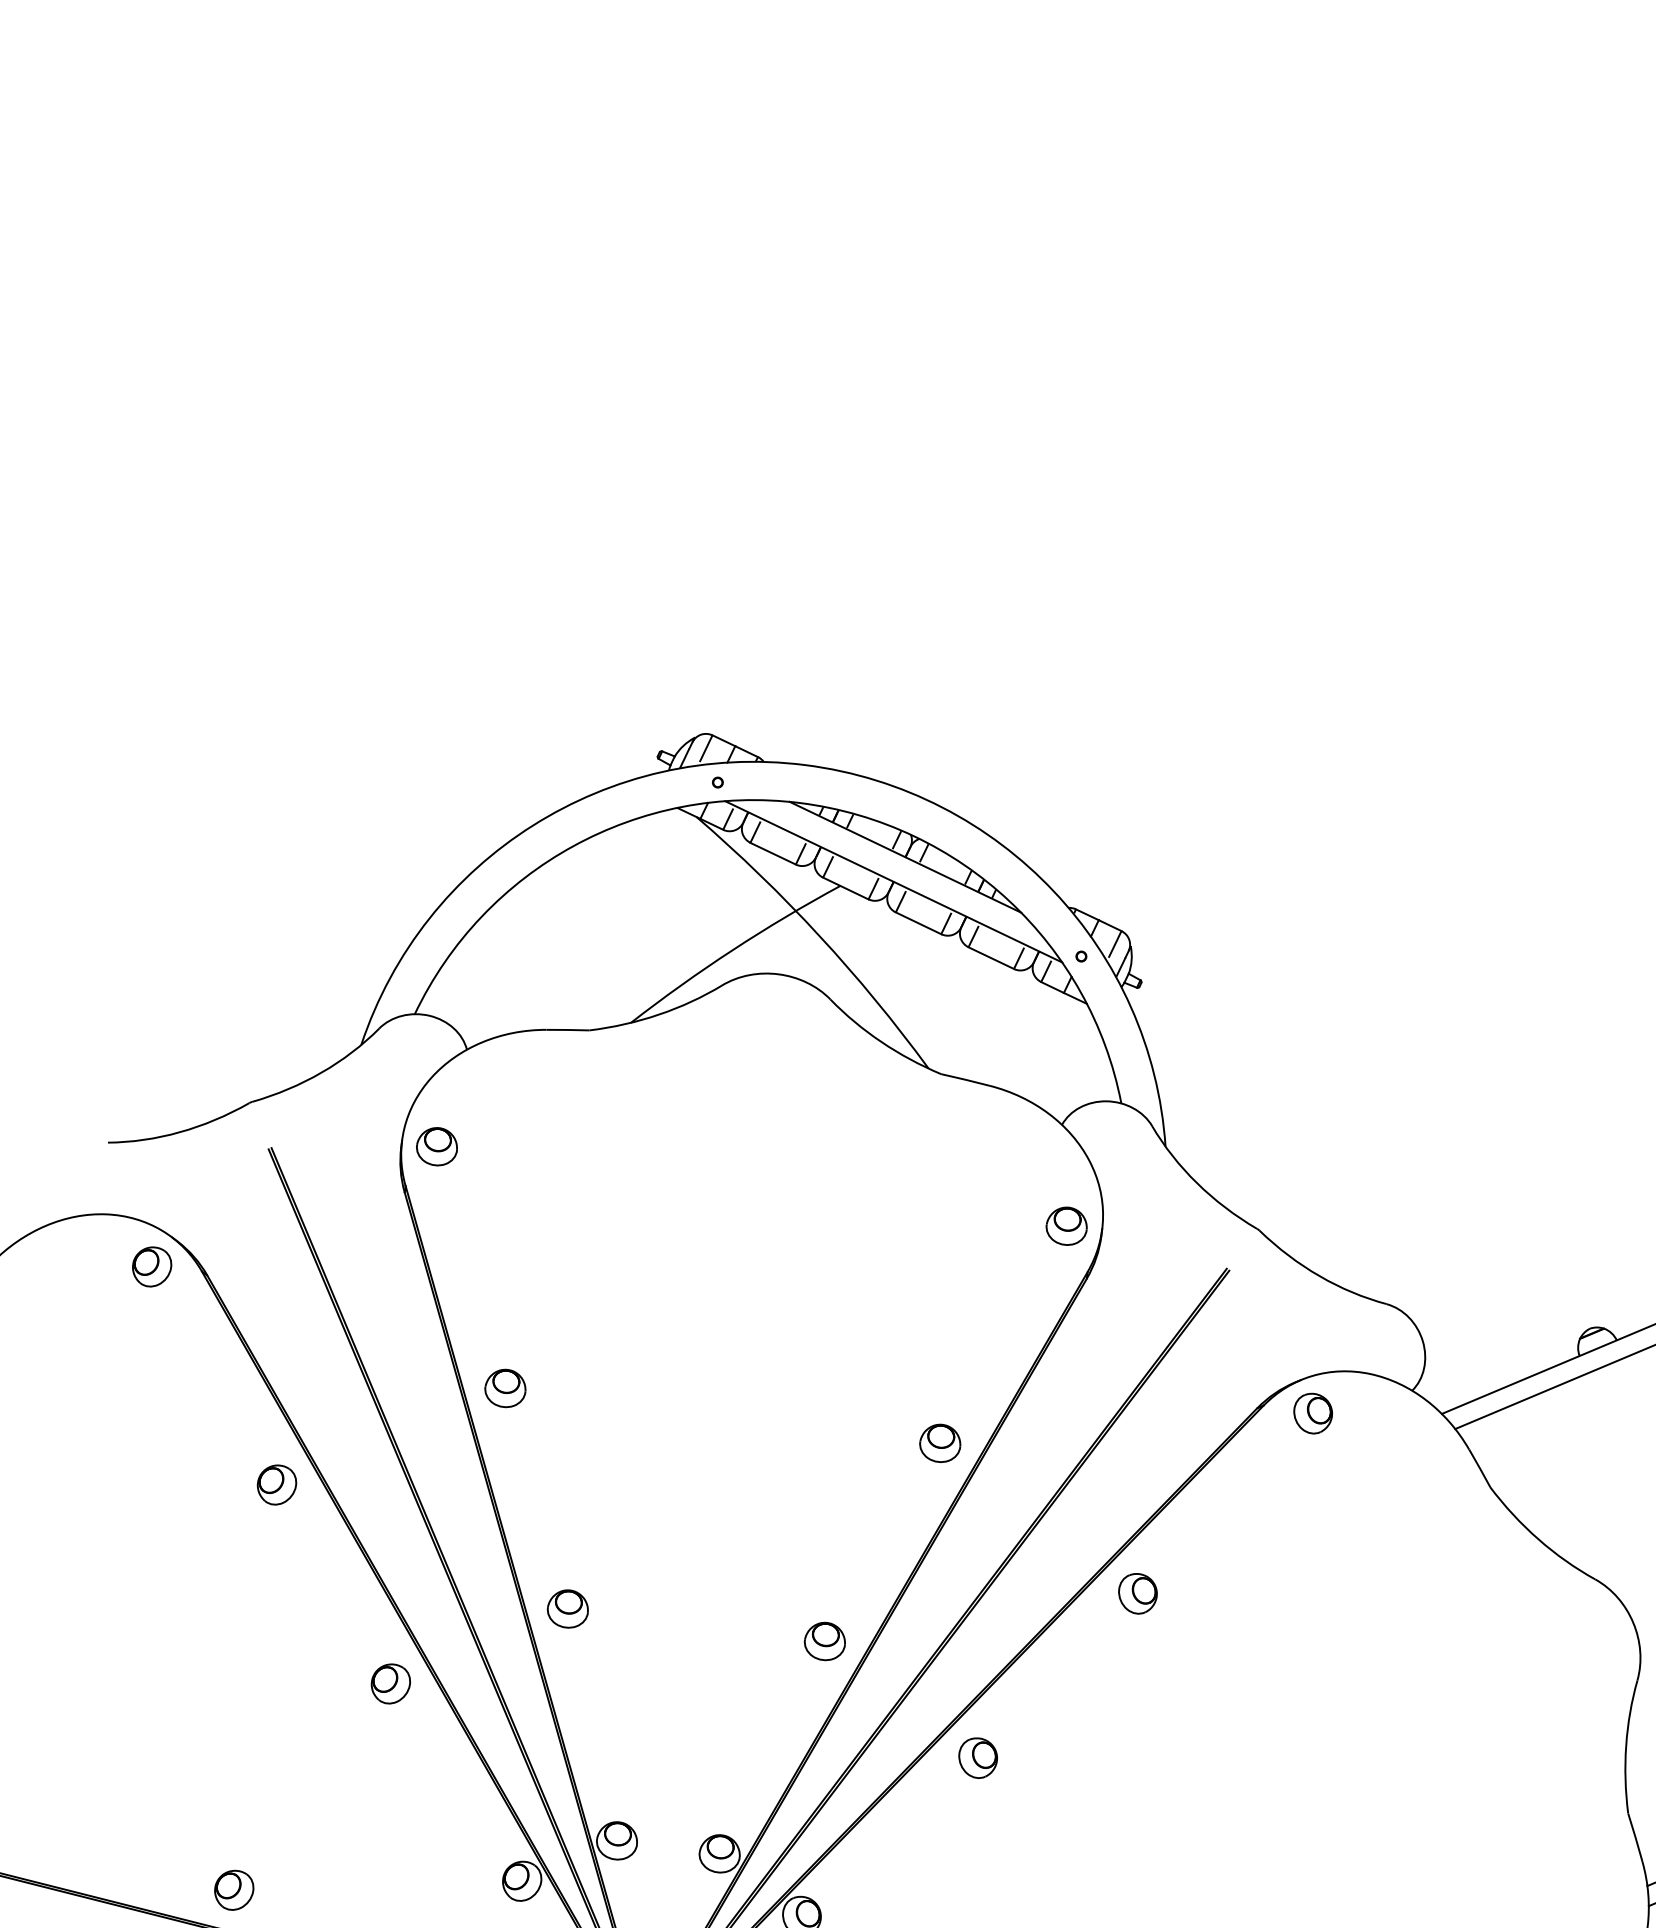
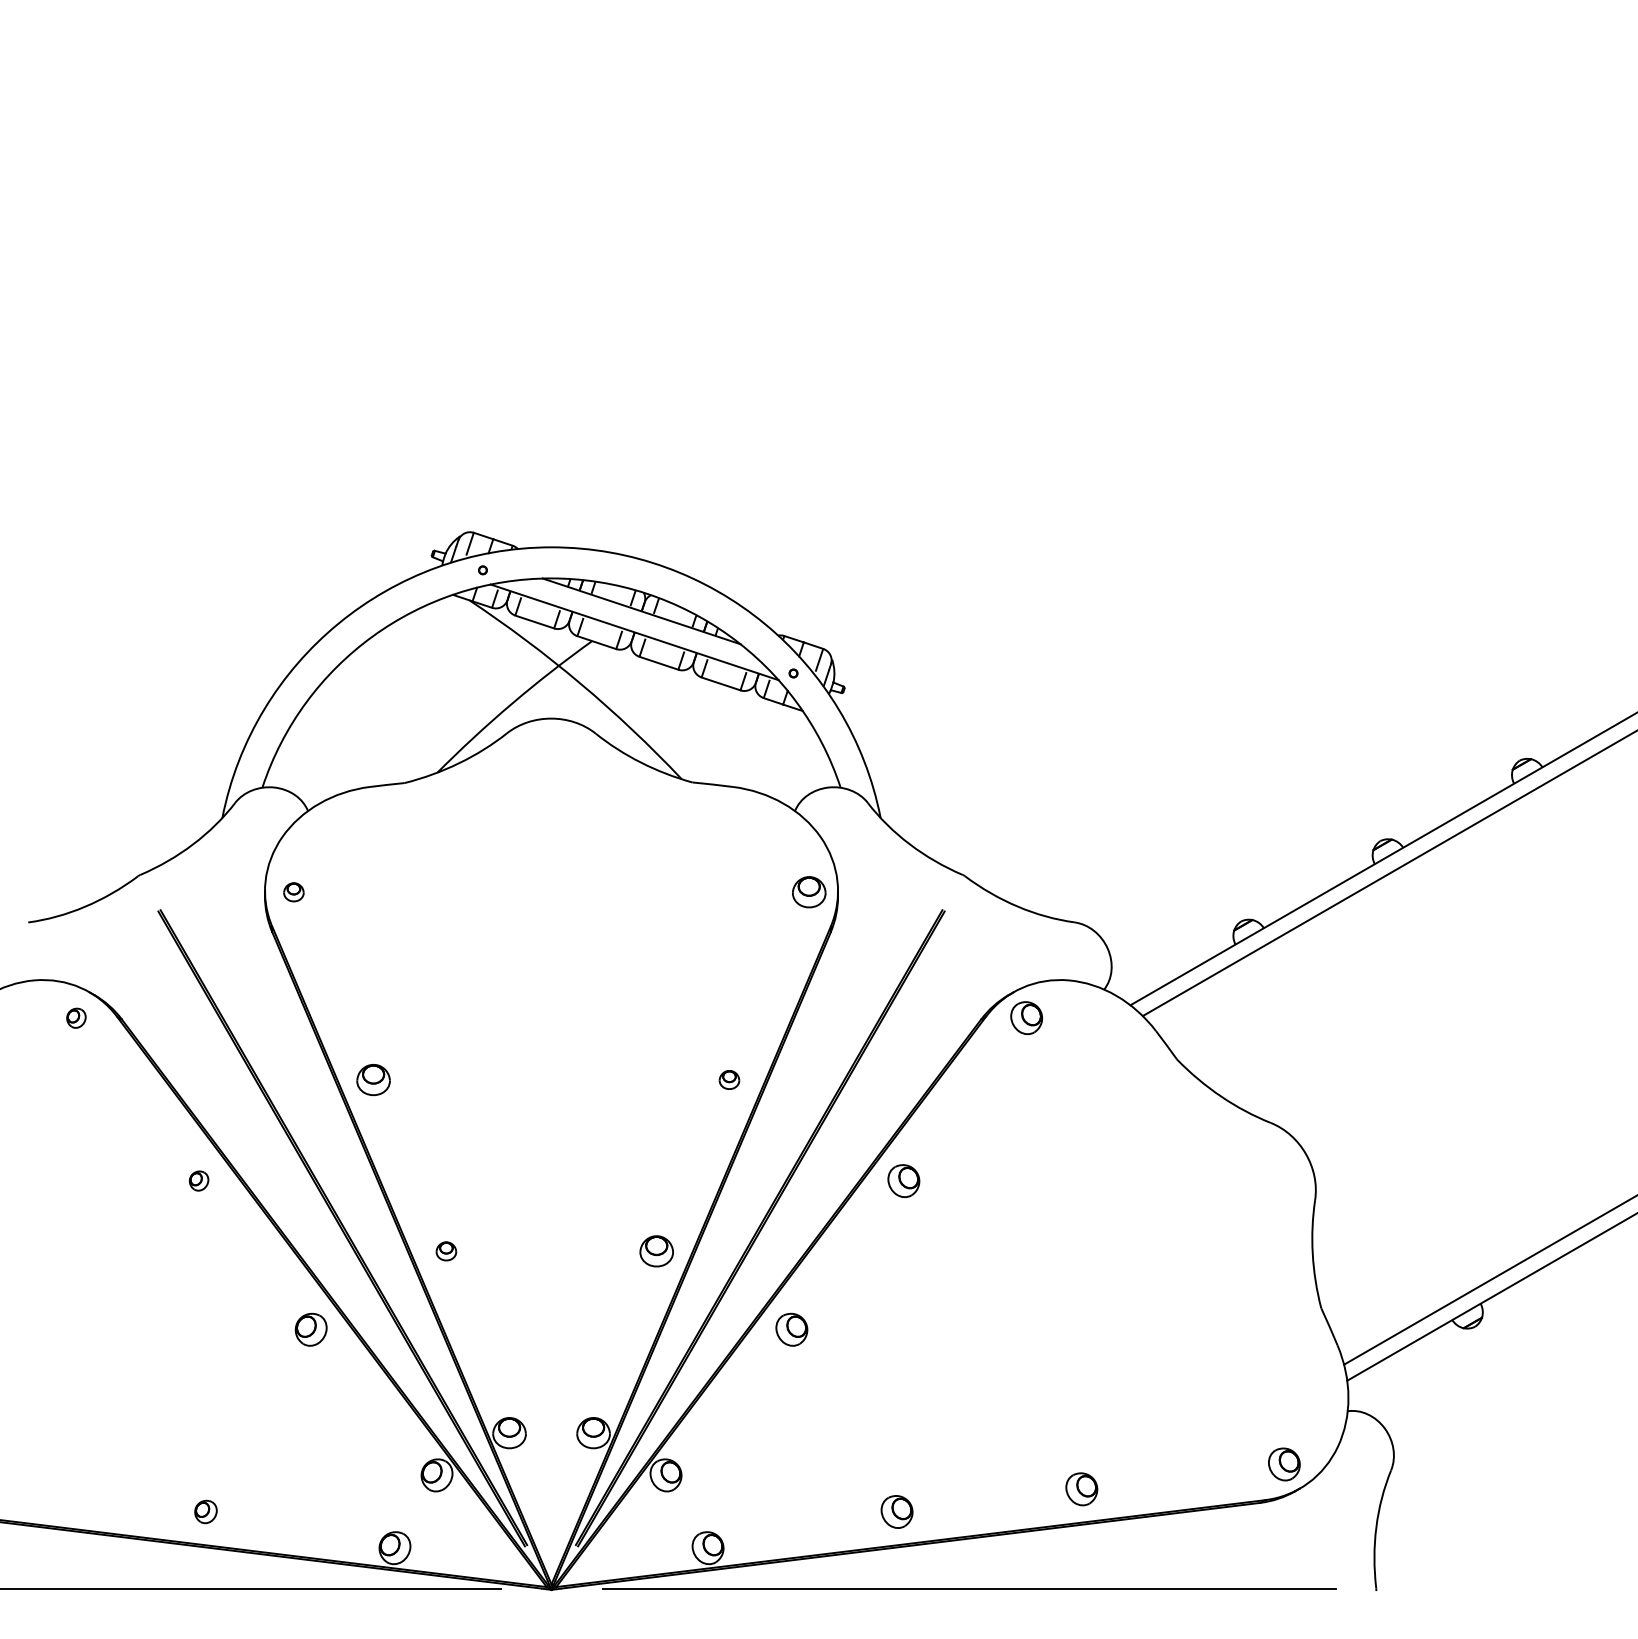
part: (436, 1146) -> (293, 892), size x0.6
part: (152, 1267) -> (76, 1018), size x0.6
part: (940, 1442) -> (729, 1079), size x0.6
part: (276, 1484) -> (198, 1180), size x0.6
part: (568, 1609) -> (446, 1251), size x0.6
part: (233, 1889) -> (205, 1511), size x0.7

